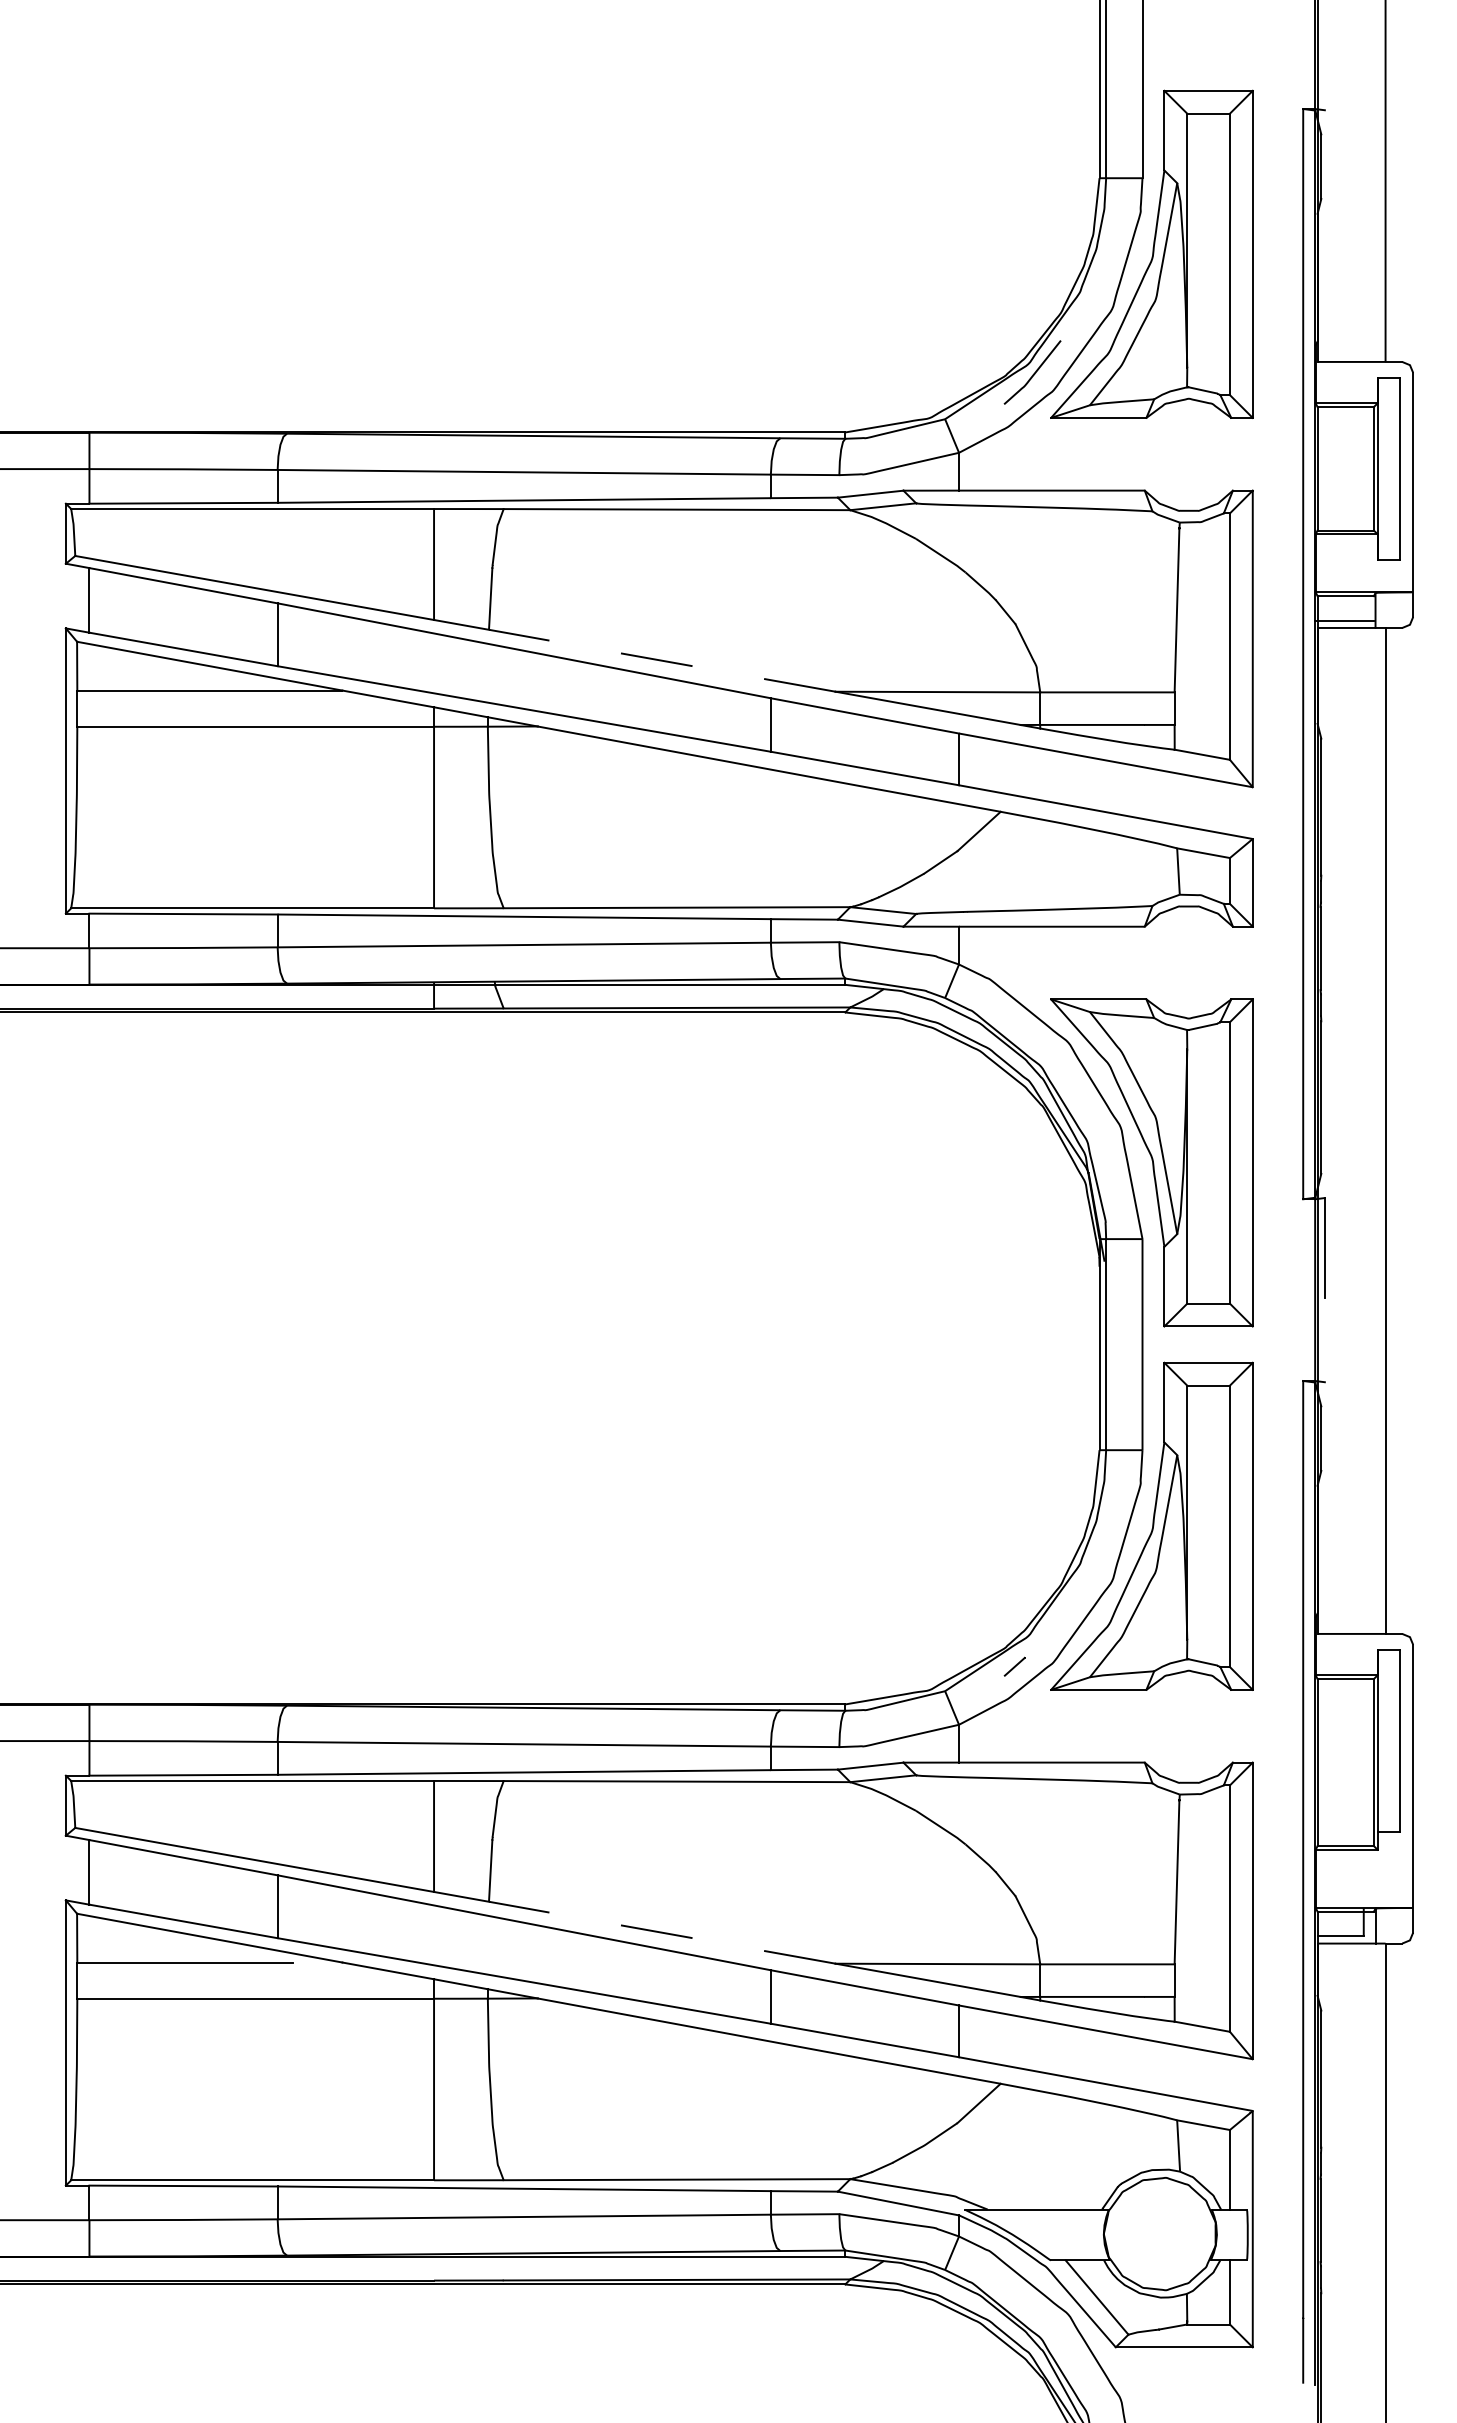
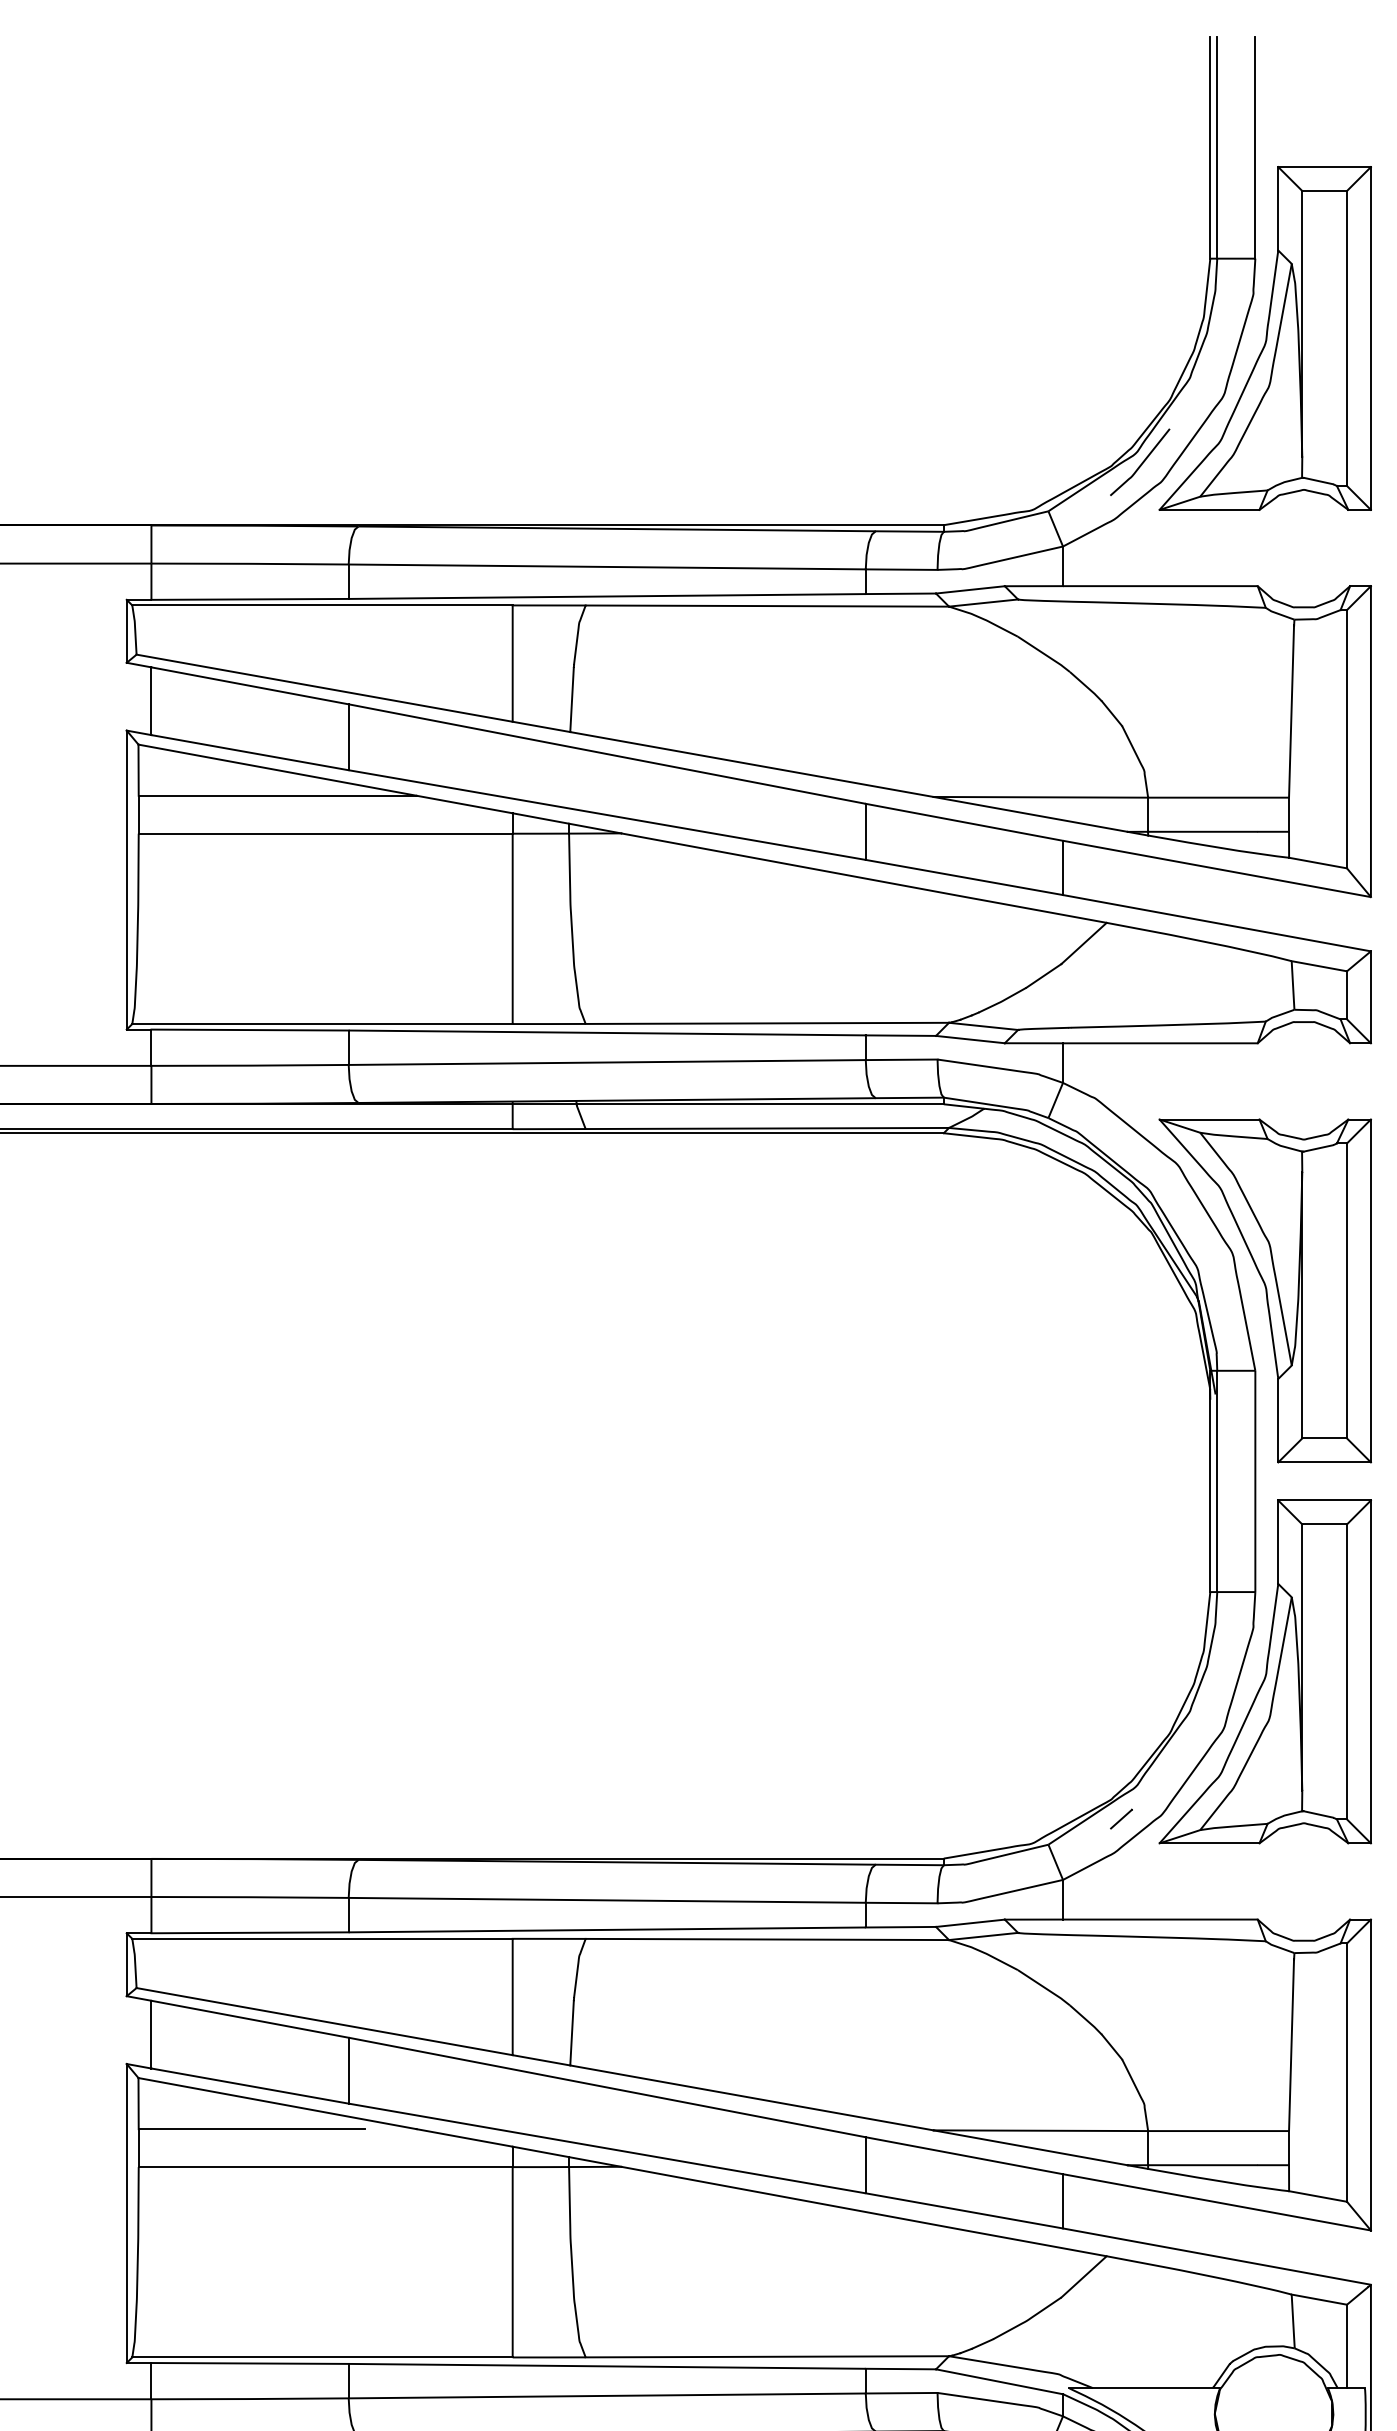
line: (661, 660) -> (751, 764), dashed -> solid
line: (661, 1932) -> (751, 2097), dashed -> solid

